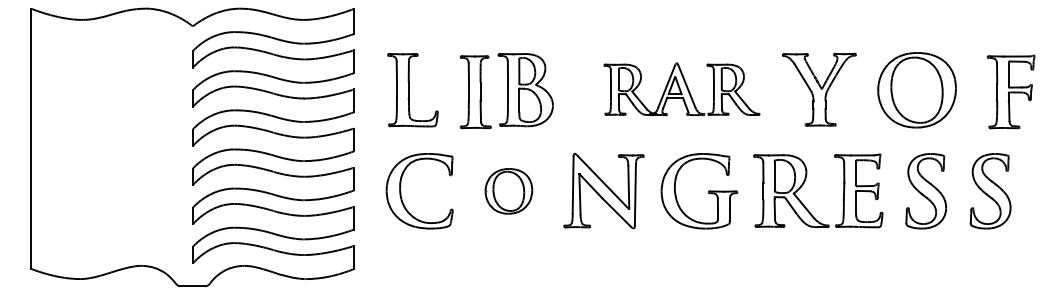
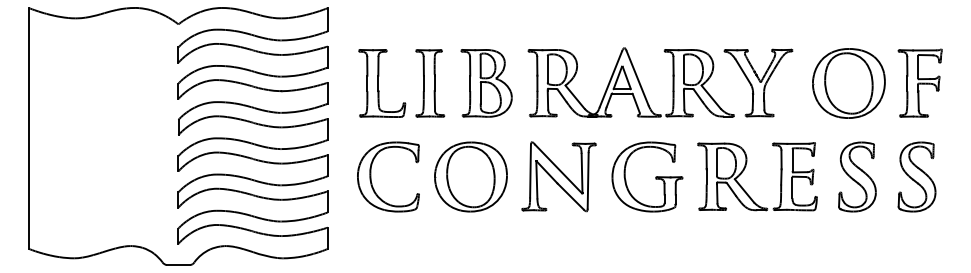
part: (681, 89) -> (630, 82), size x1.43
part: (1010, 91) -> (919, 82), moved
part: (475, 92) -> (429, 83), moved
part: (508, 191) -> (470, 177), size x1.67

